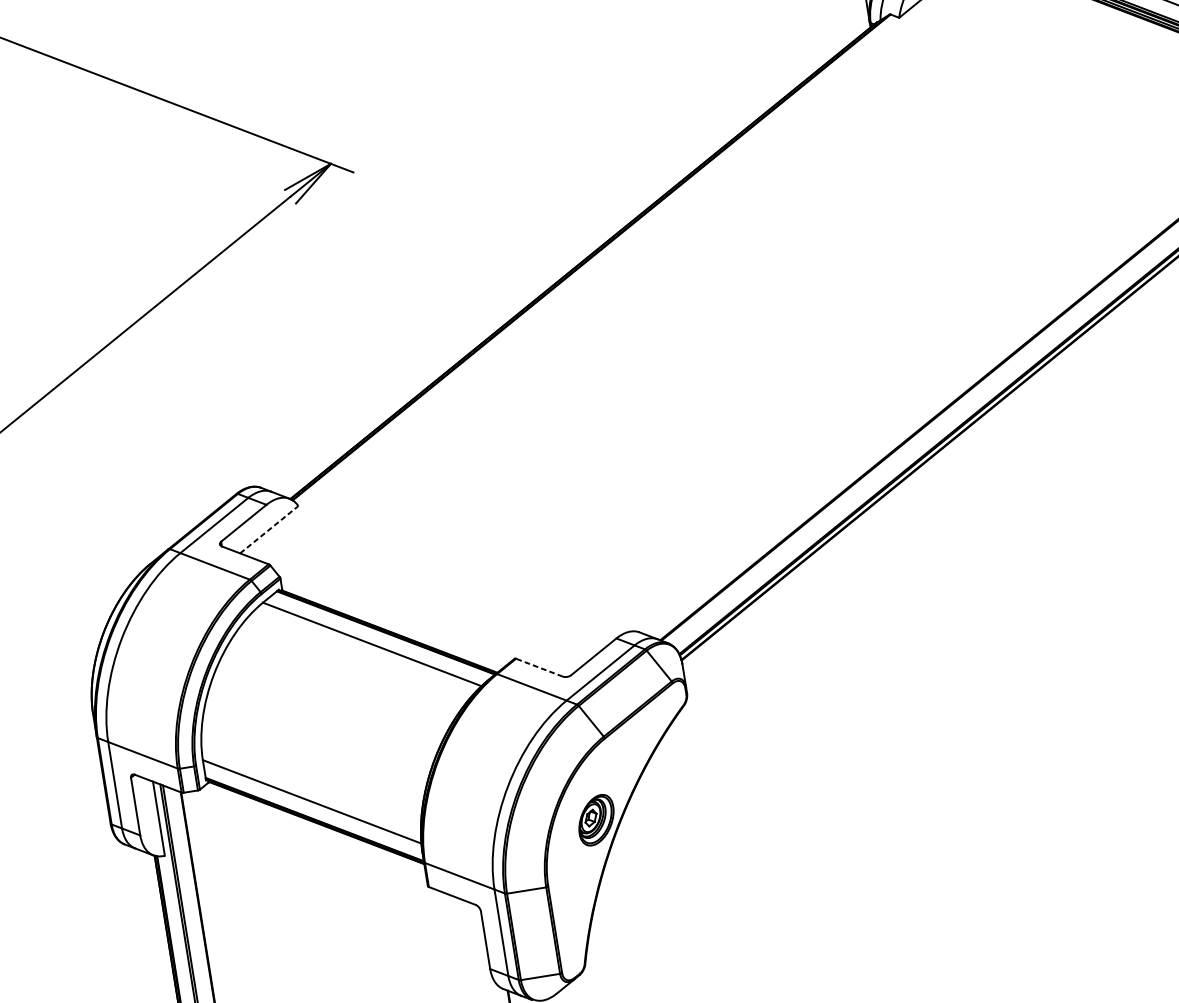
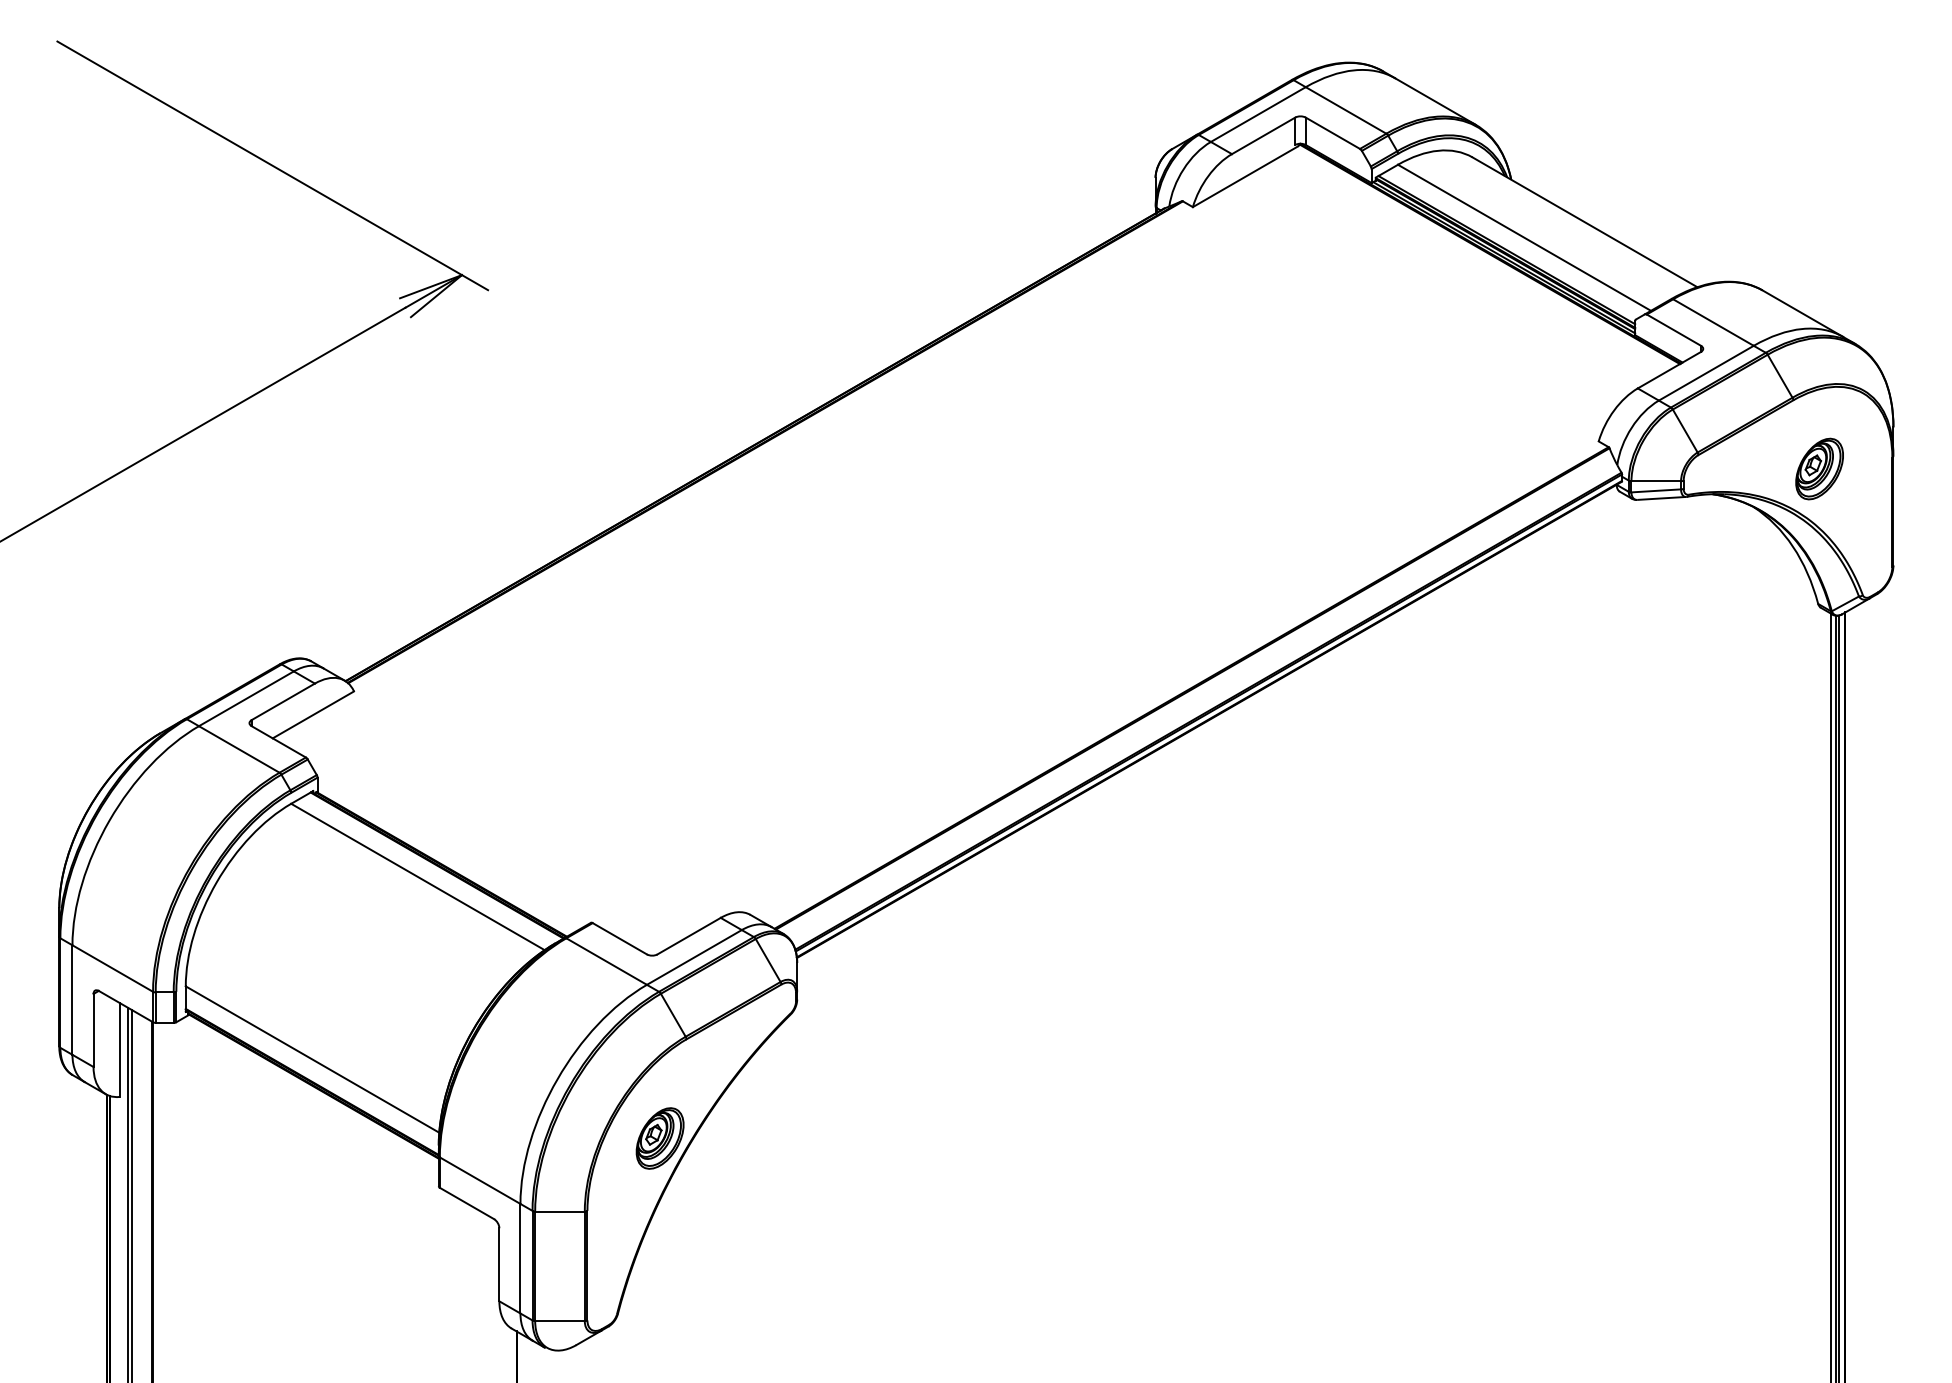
line: (269, 529) -> (313, 714), dashed -> solid
line: (539, 667) -> (619, 938), dashed -> solid

